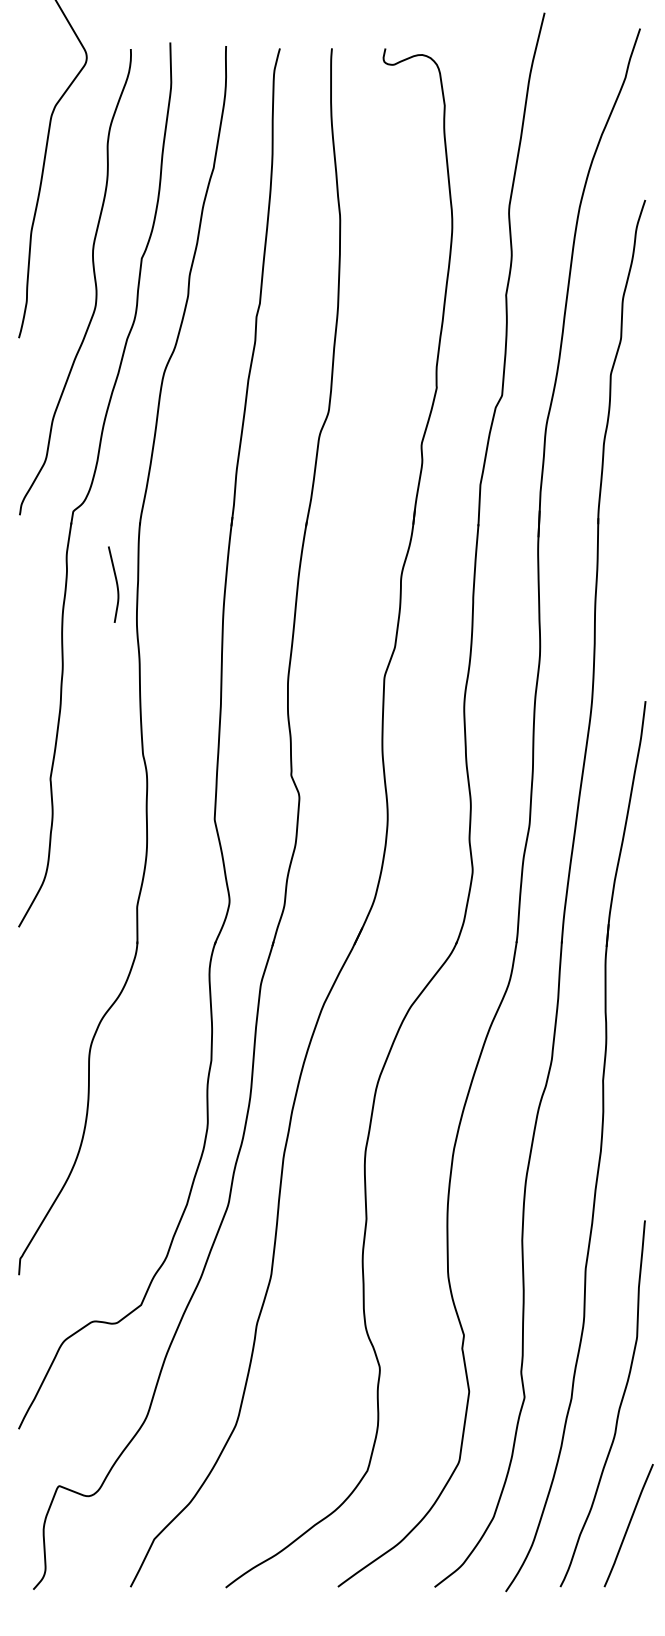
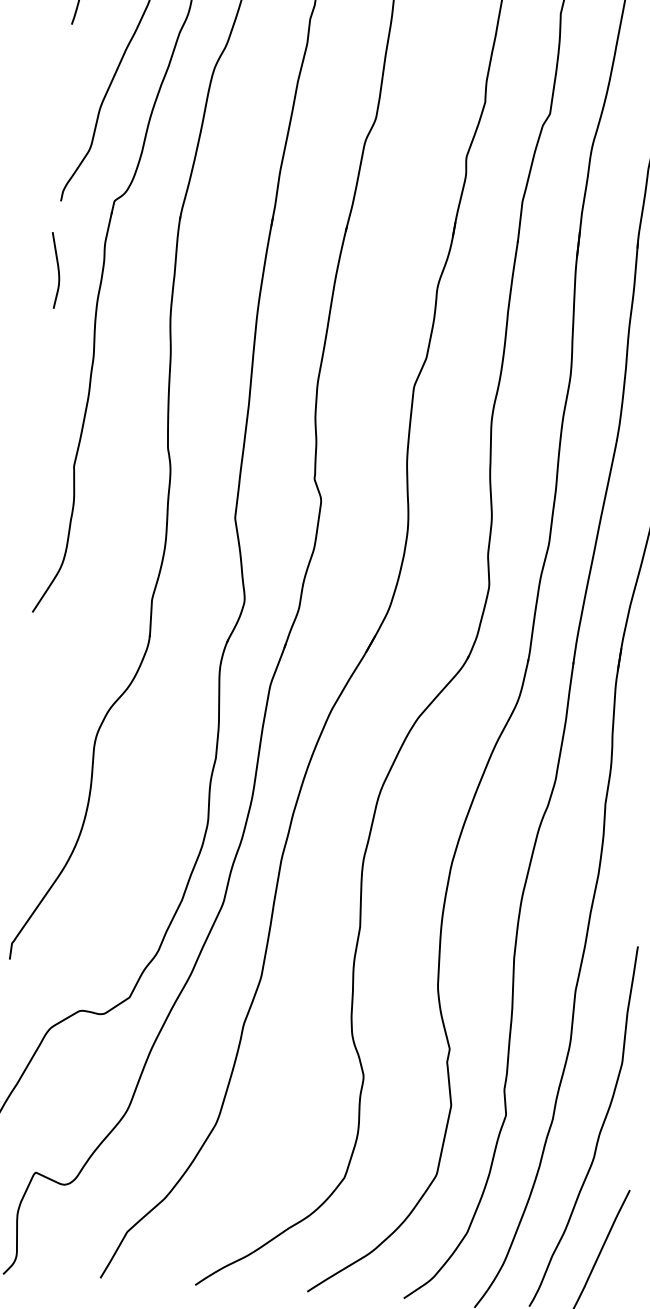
curve: (116, 584) -> (57, 270), moved

